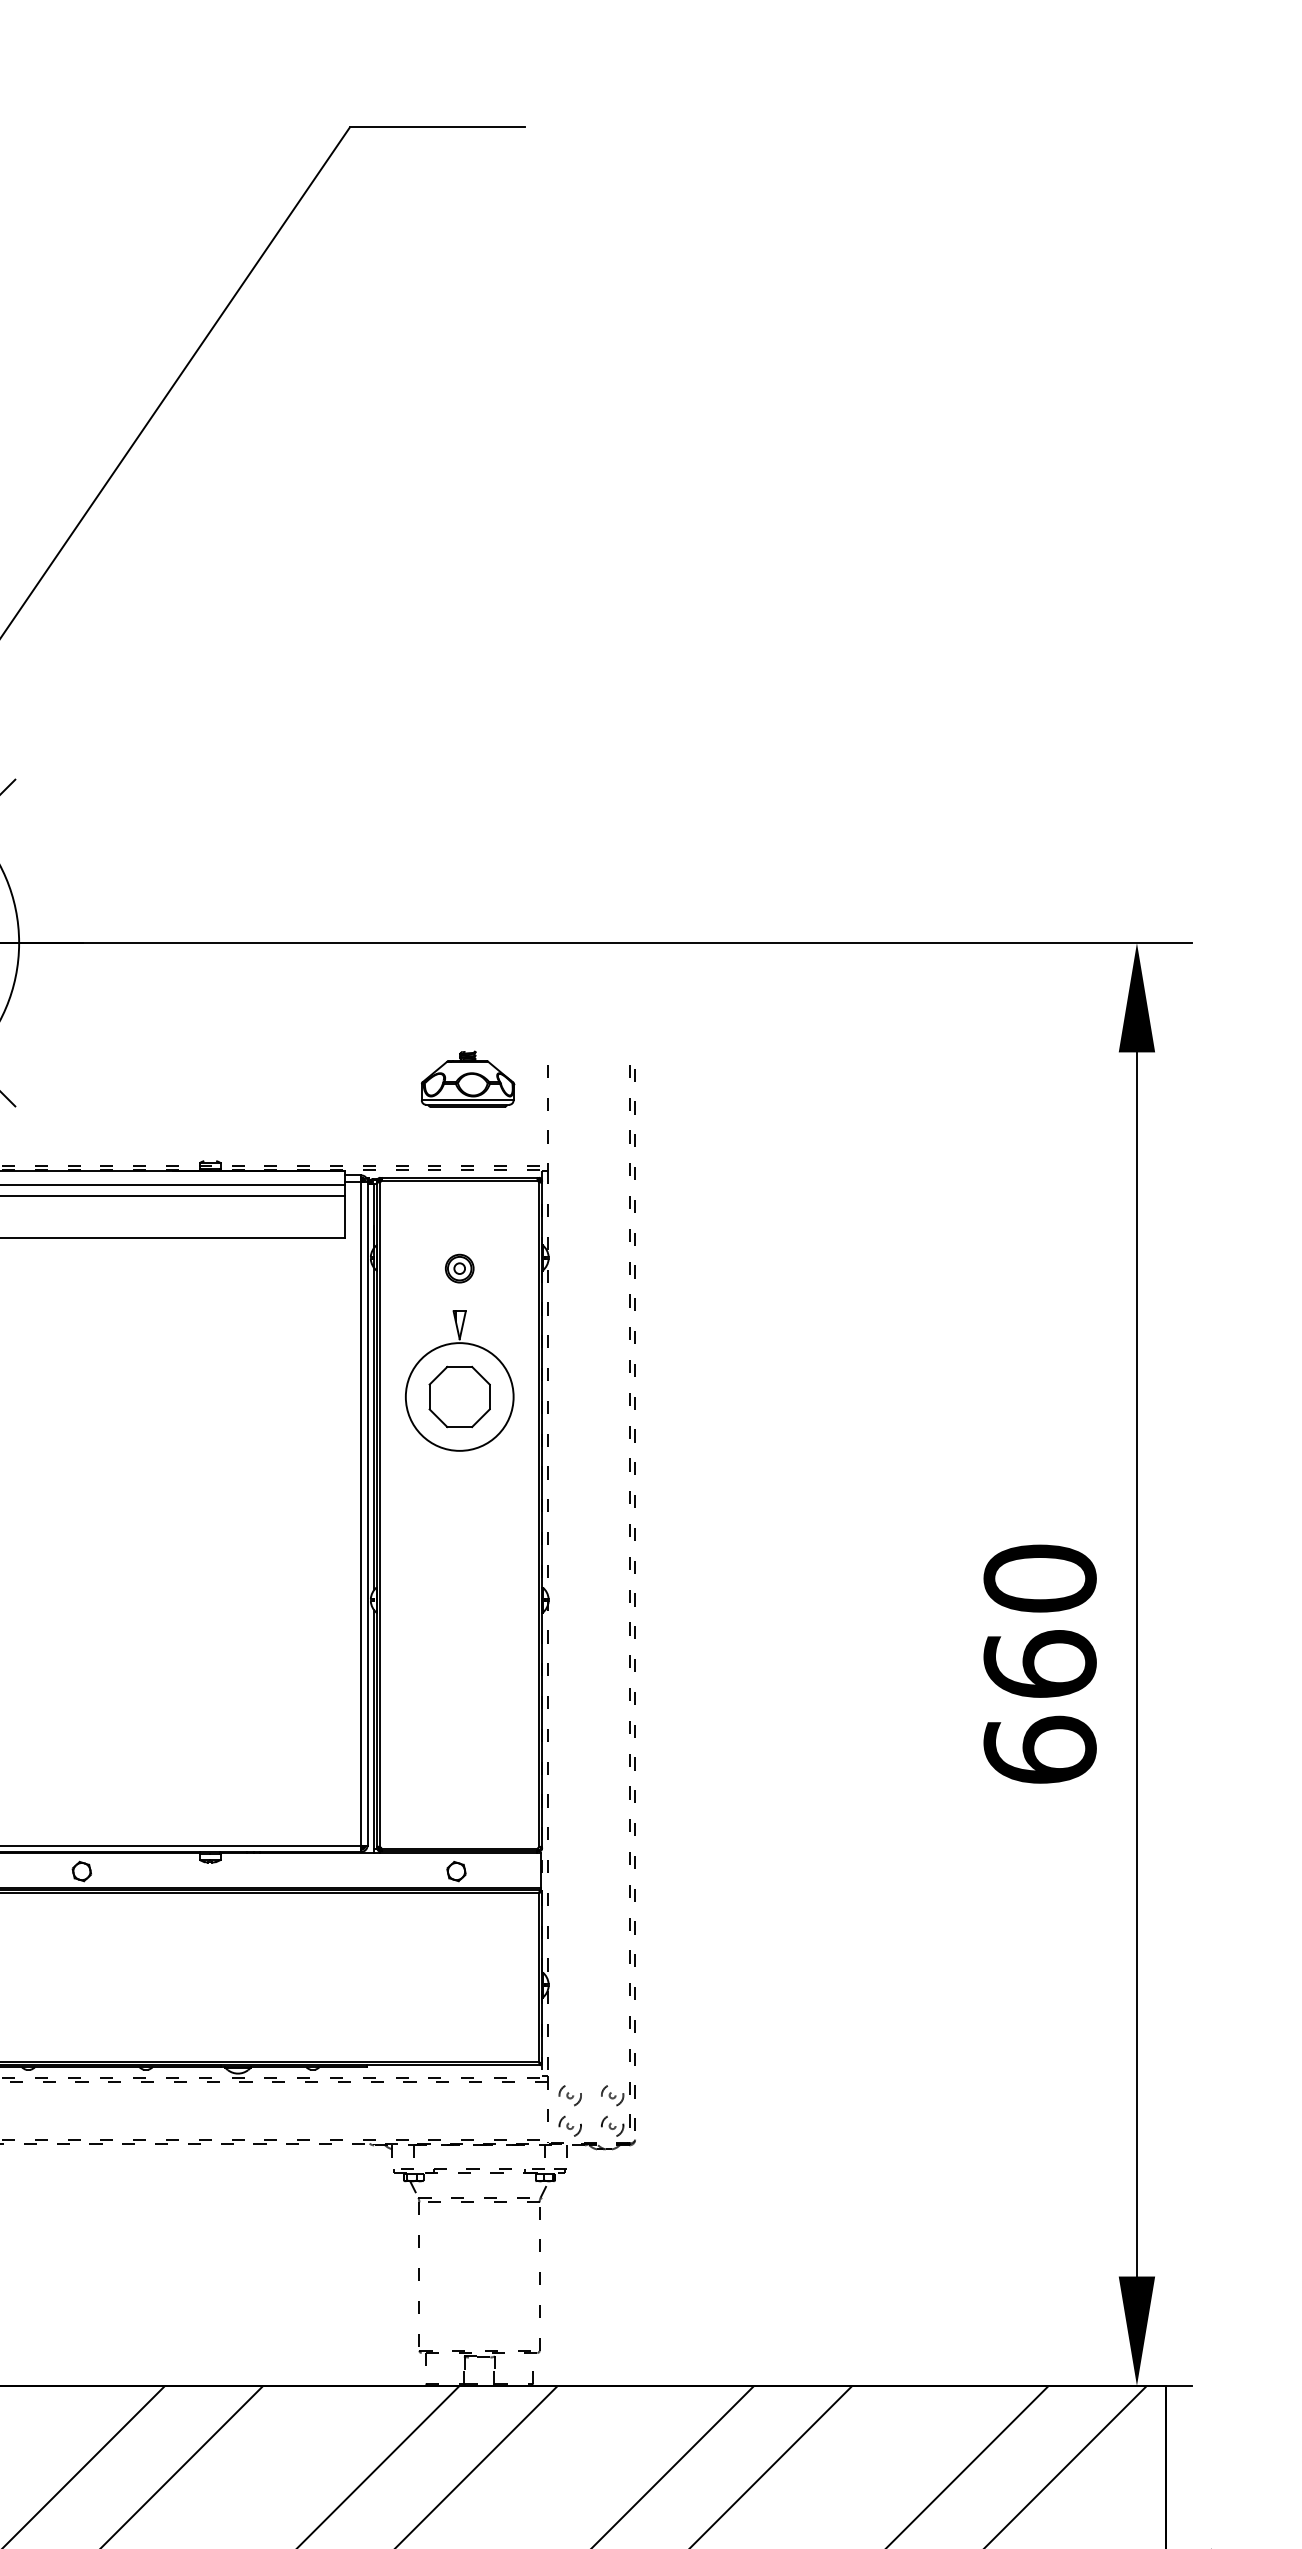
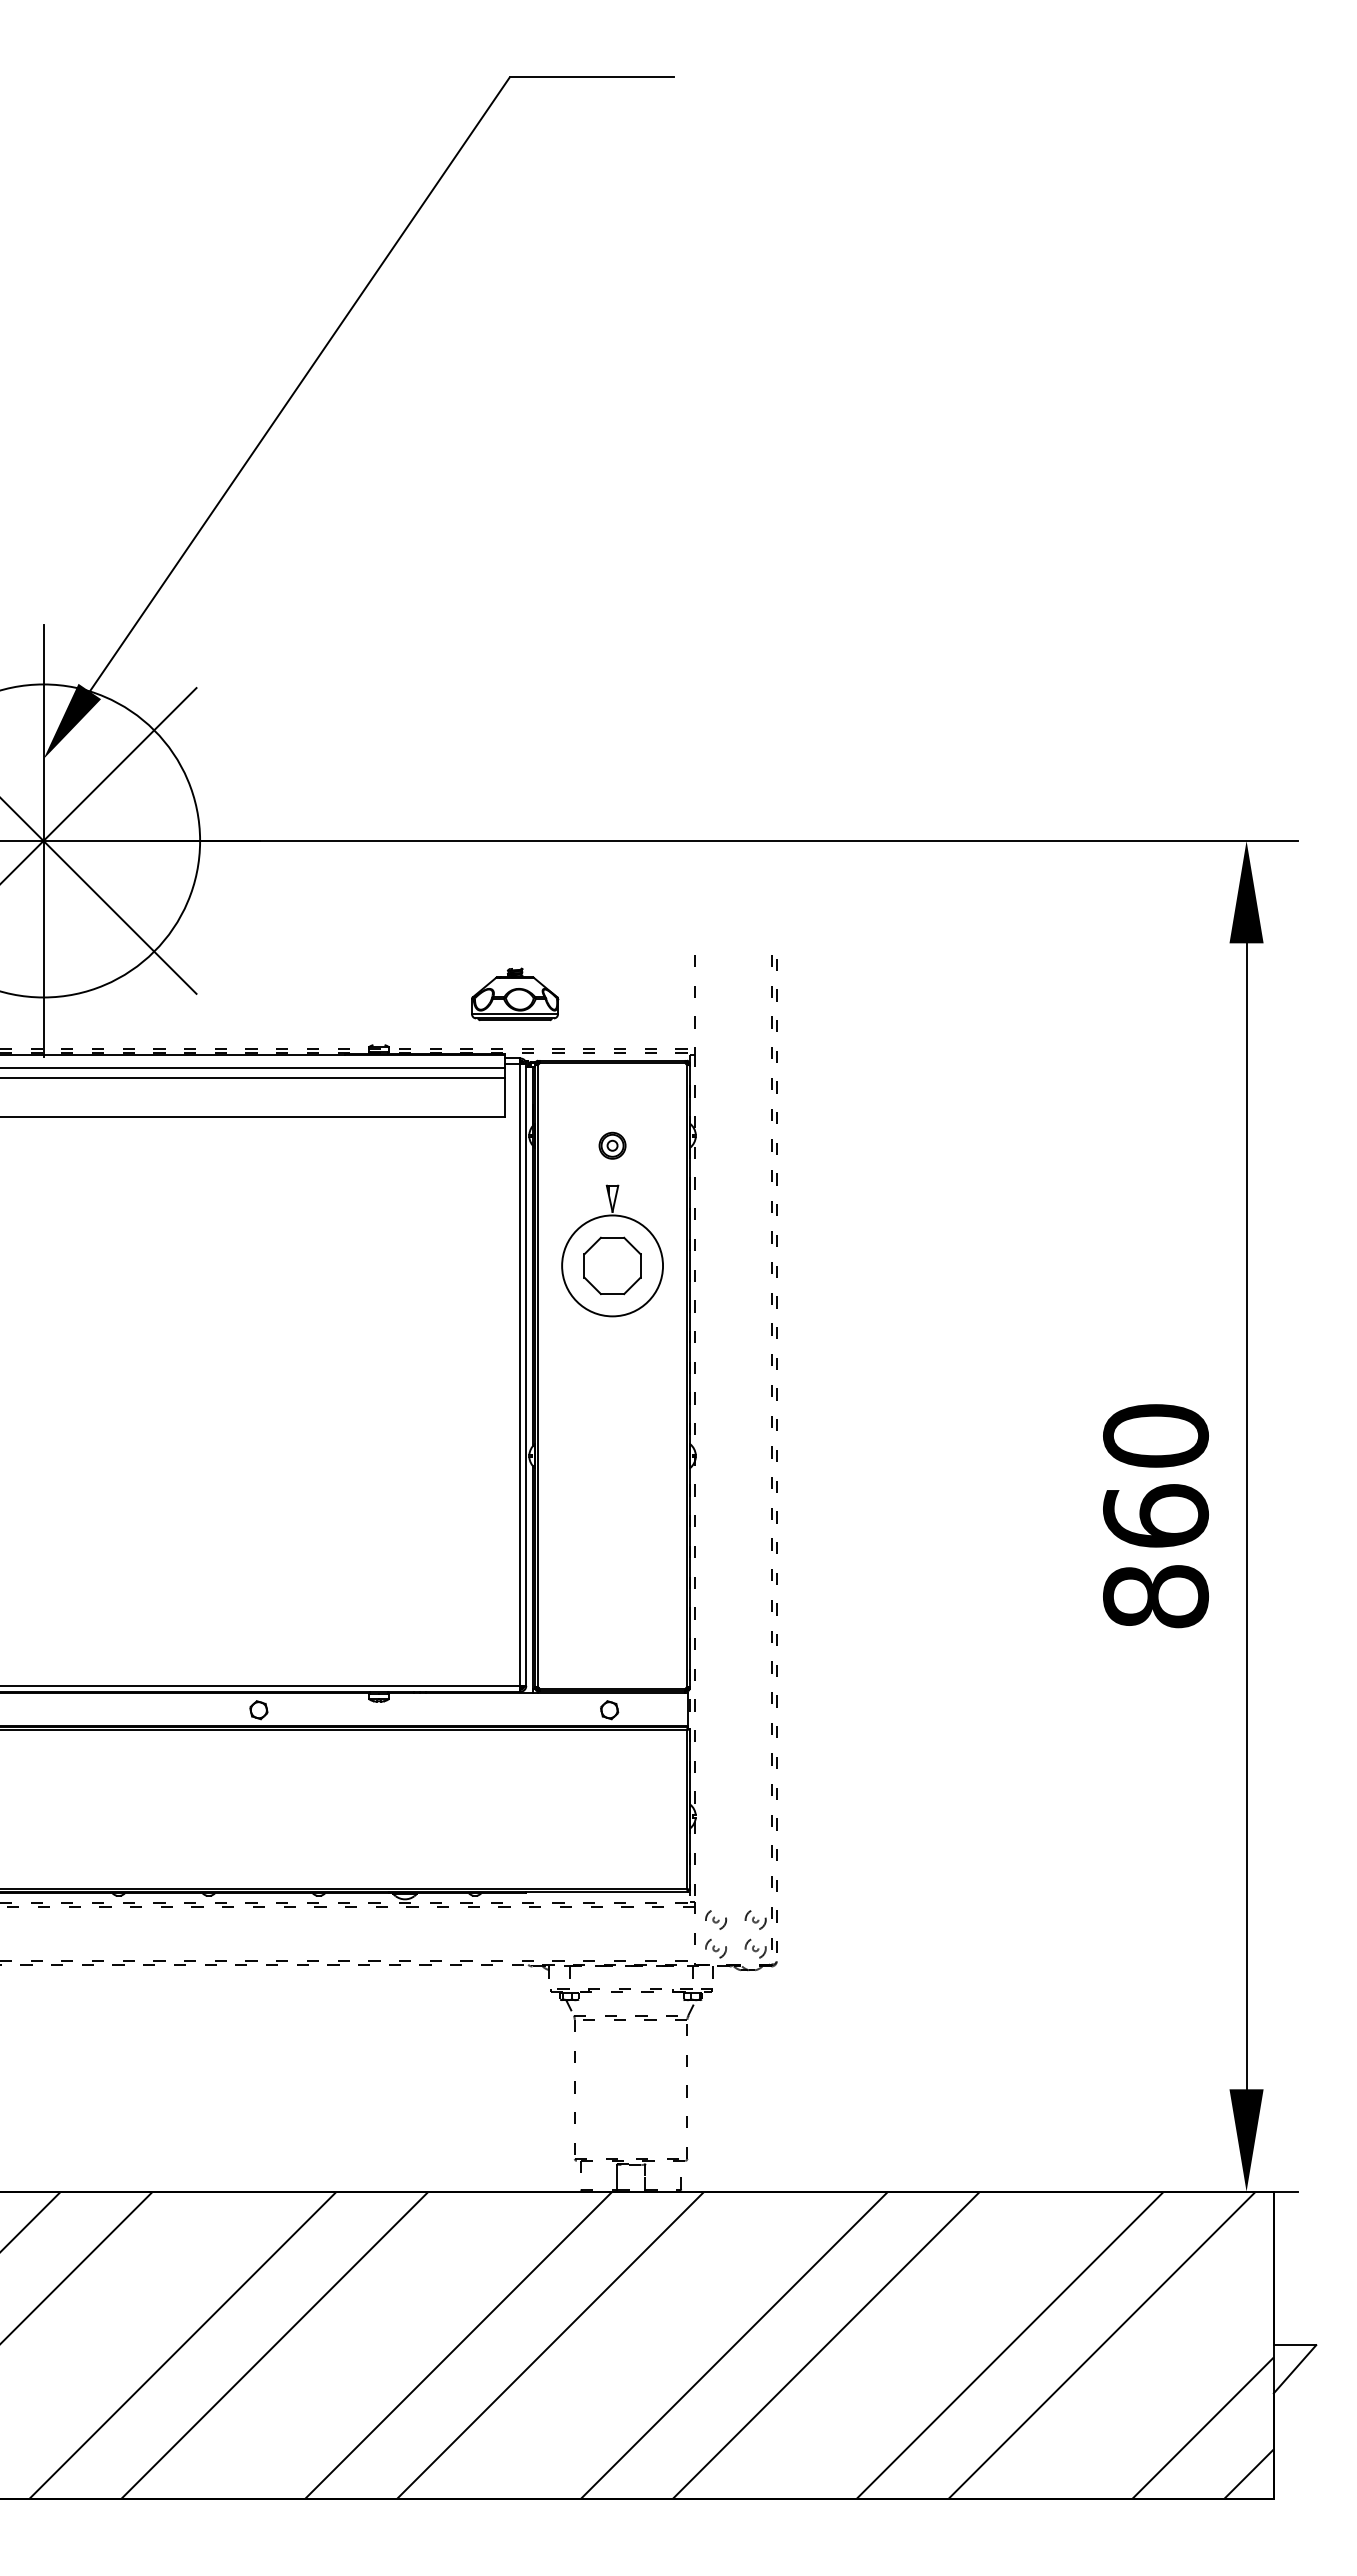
part: (468, 1079) -> (515, 994), moved
text: (1039, 1750) -> (1155, 1596), 660 -> 860

